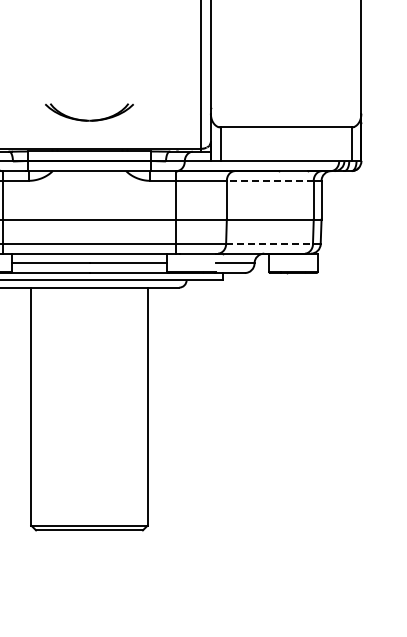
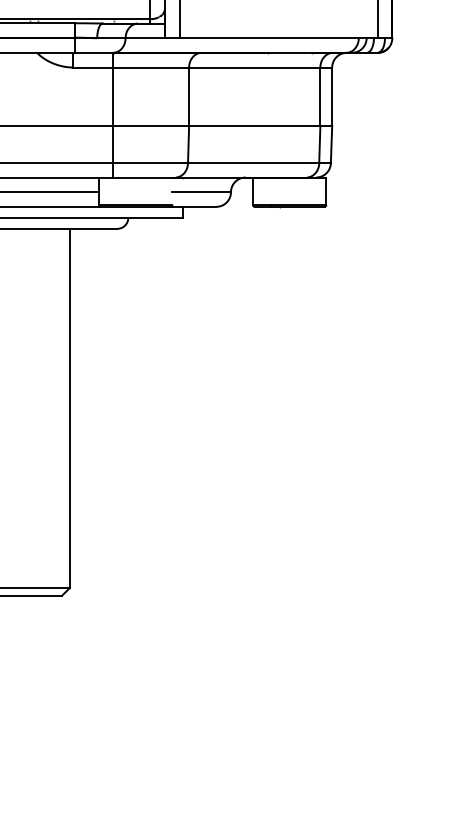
line: (269, 180) -> (253, 67), dashed -> solid
line: (270, 244) -> (255, 163), dashed -> solid

